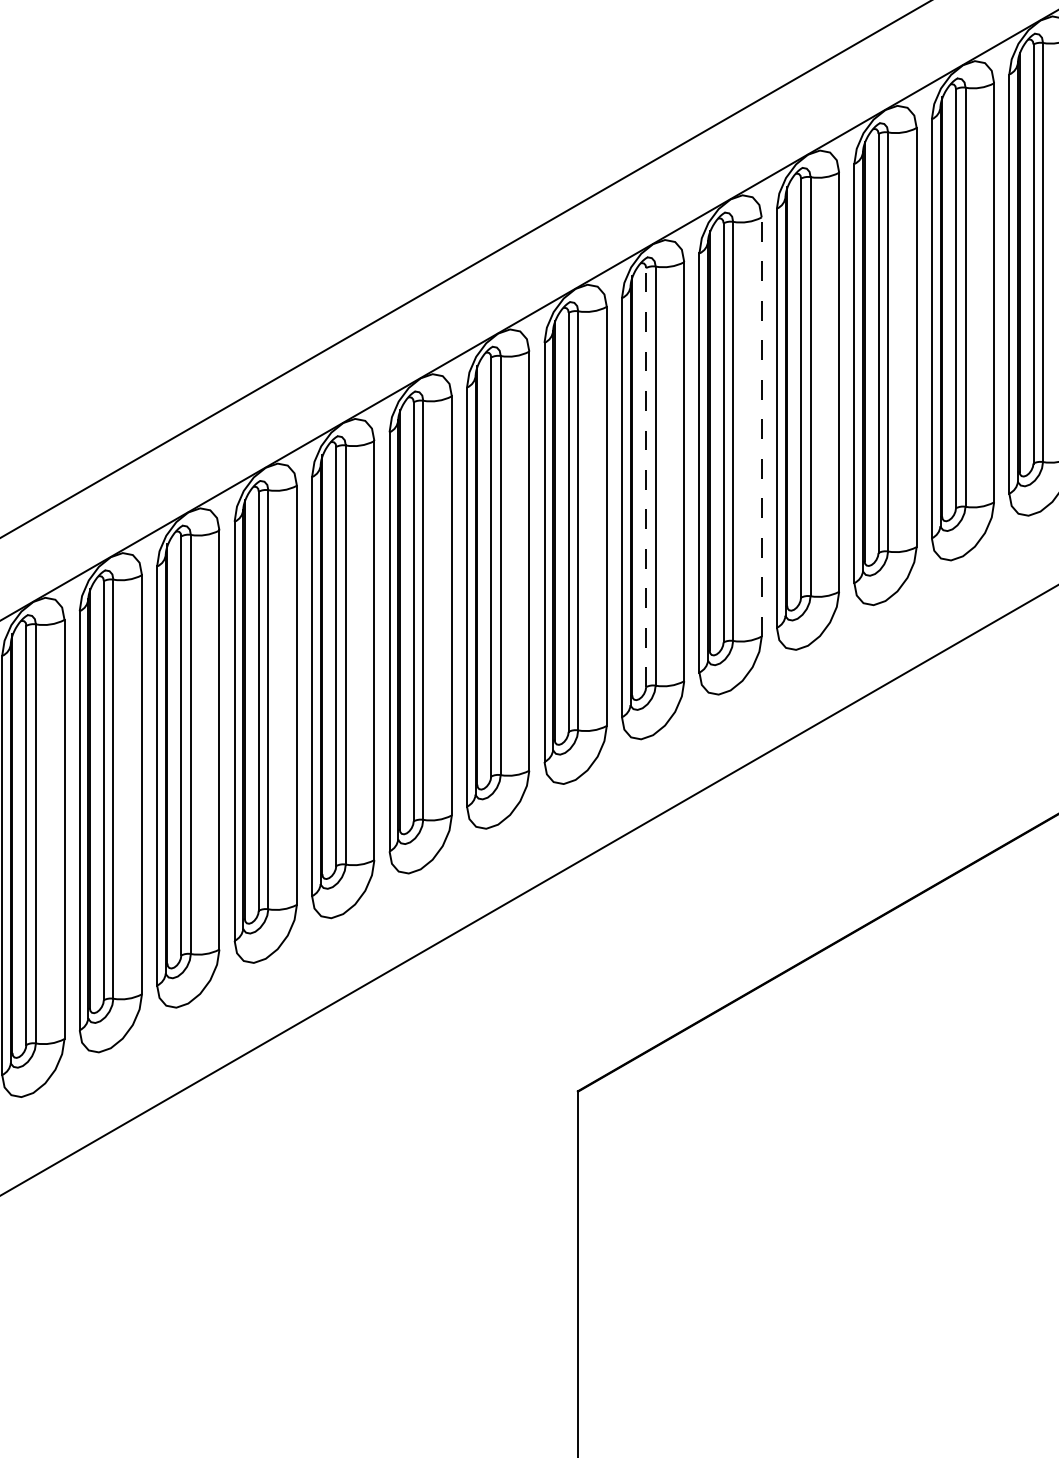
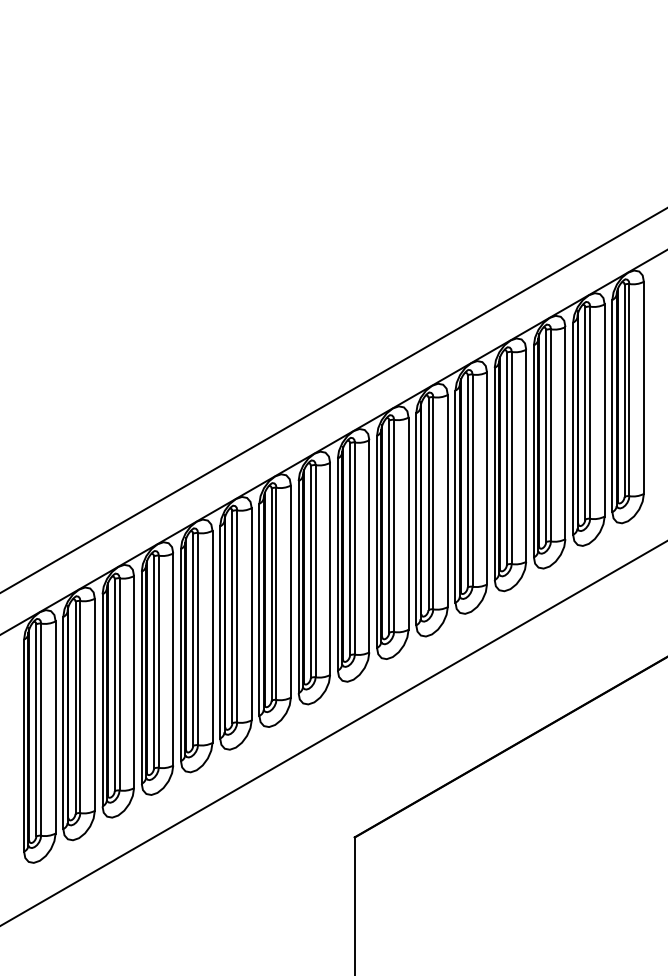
line: (761, 425) -> (447, 500), dashed -> solid
line: (646, 477) -> (389, 526), dashed -> solid

